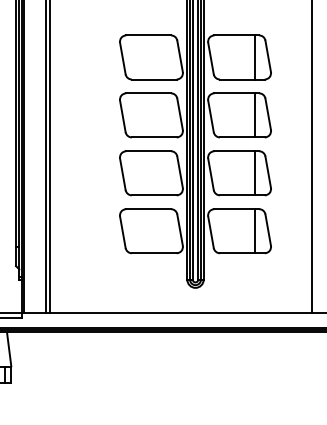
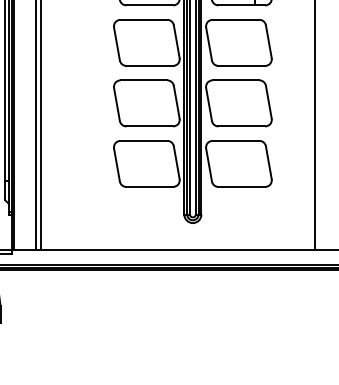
line: (255, 115) -> (255, 42), removed
line: (255, 173) -> (255, 103), removed
line: (255, 231) -> (255, 164), removed

